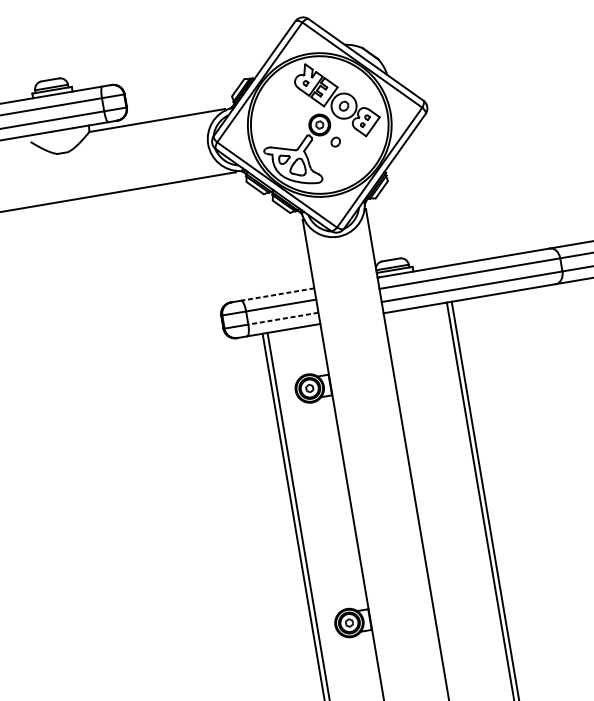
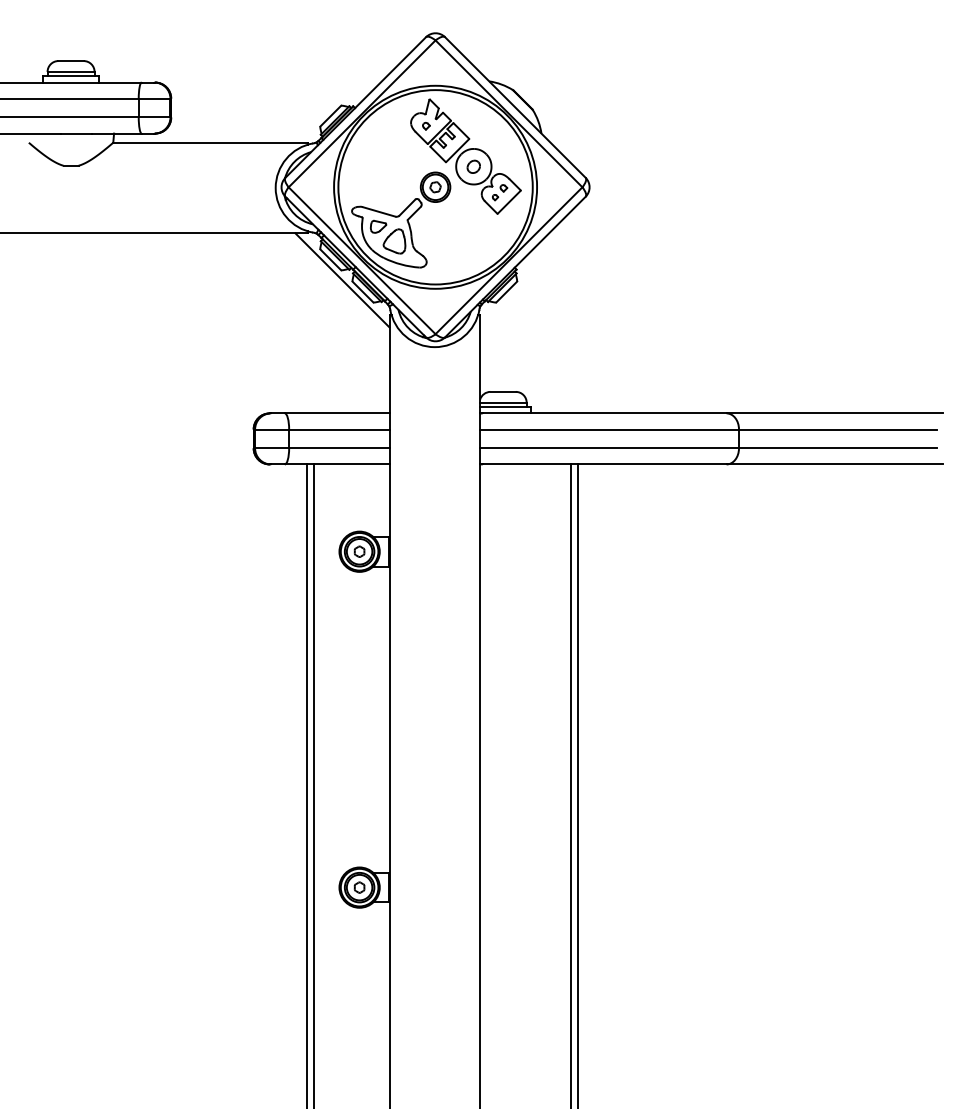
part: (335, 141) -> (453, 214), removed
line: (265, 201) -> (342, 280), added
line: (277, 294) -> (336, 413), dashed -> solid
line: (282, 318) -> (338, 448), dashed -> solid

